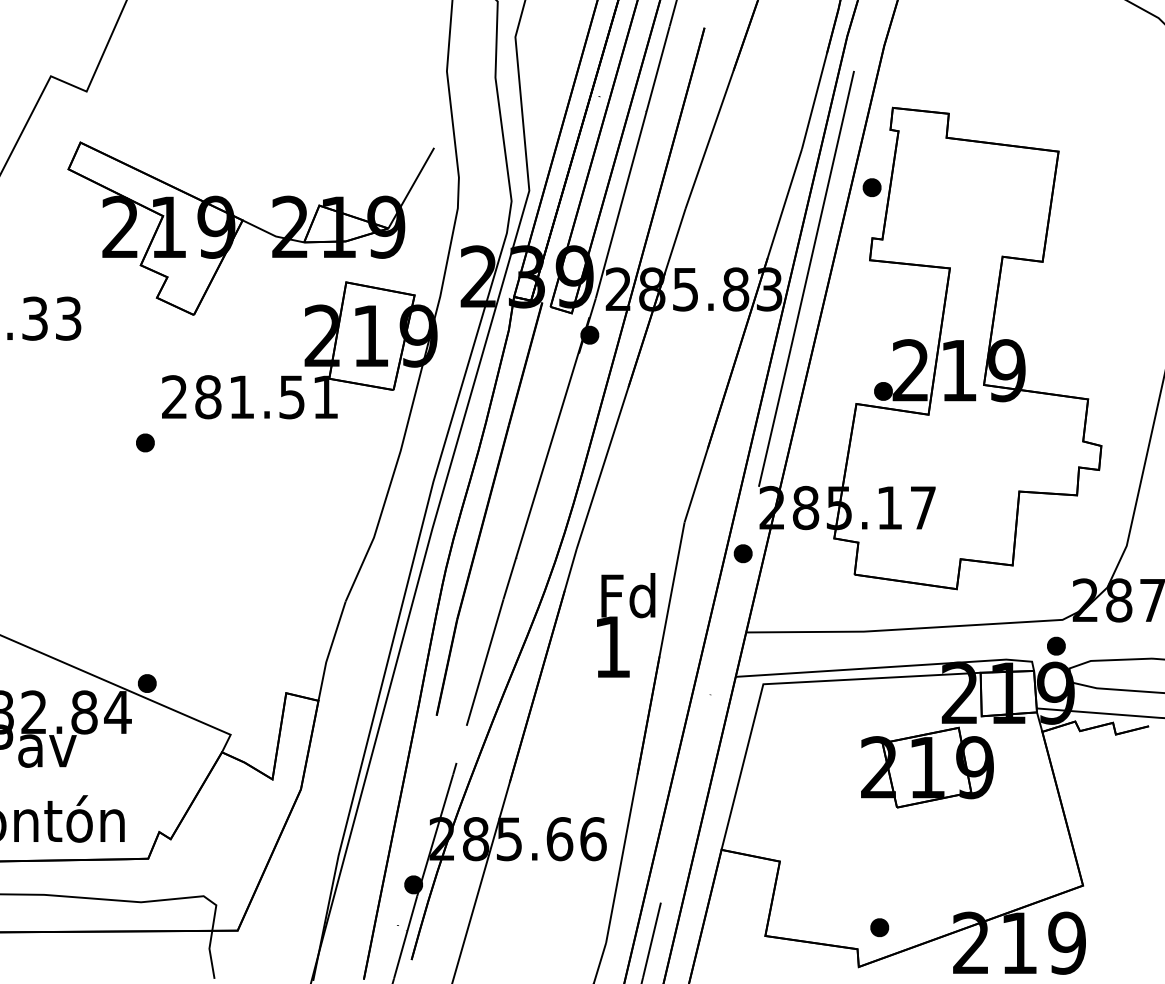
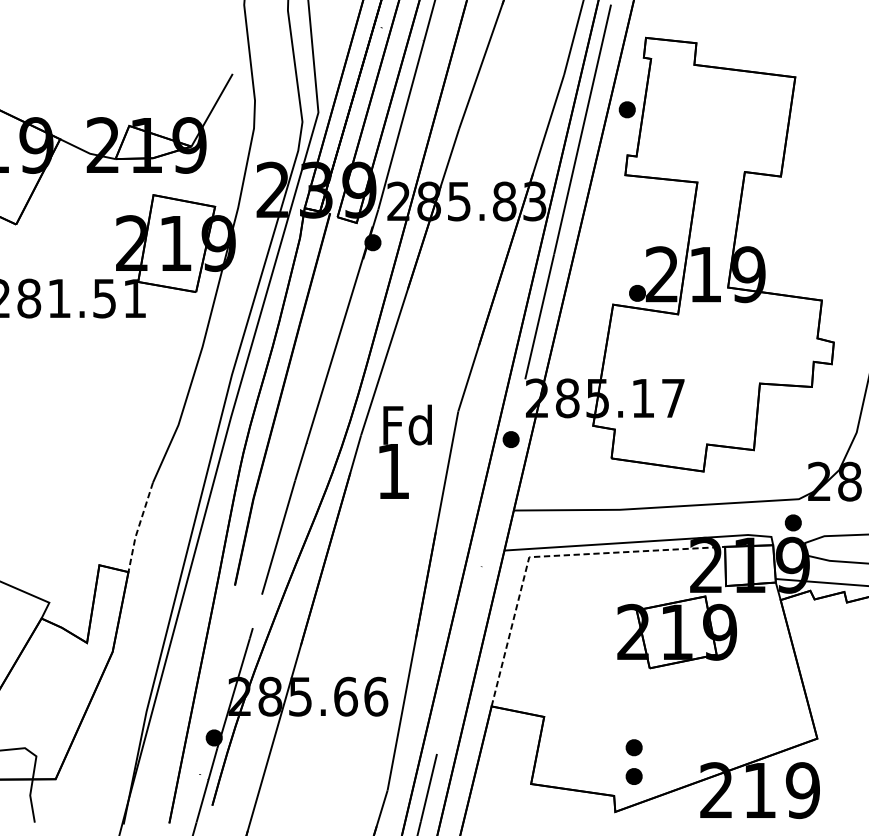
text: (626, 625) -> (405, 452), moved
line: (329, 651) -> (138, 527), solid -> dashed
line: (786, 683) -> (550, 556), solid -> dashed
part: (879, 895) -> (633, 747), added

